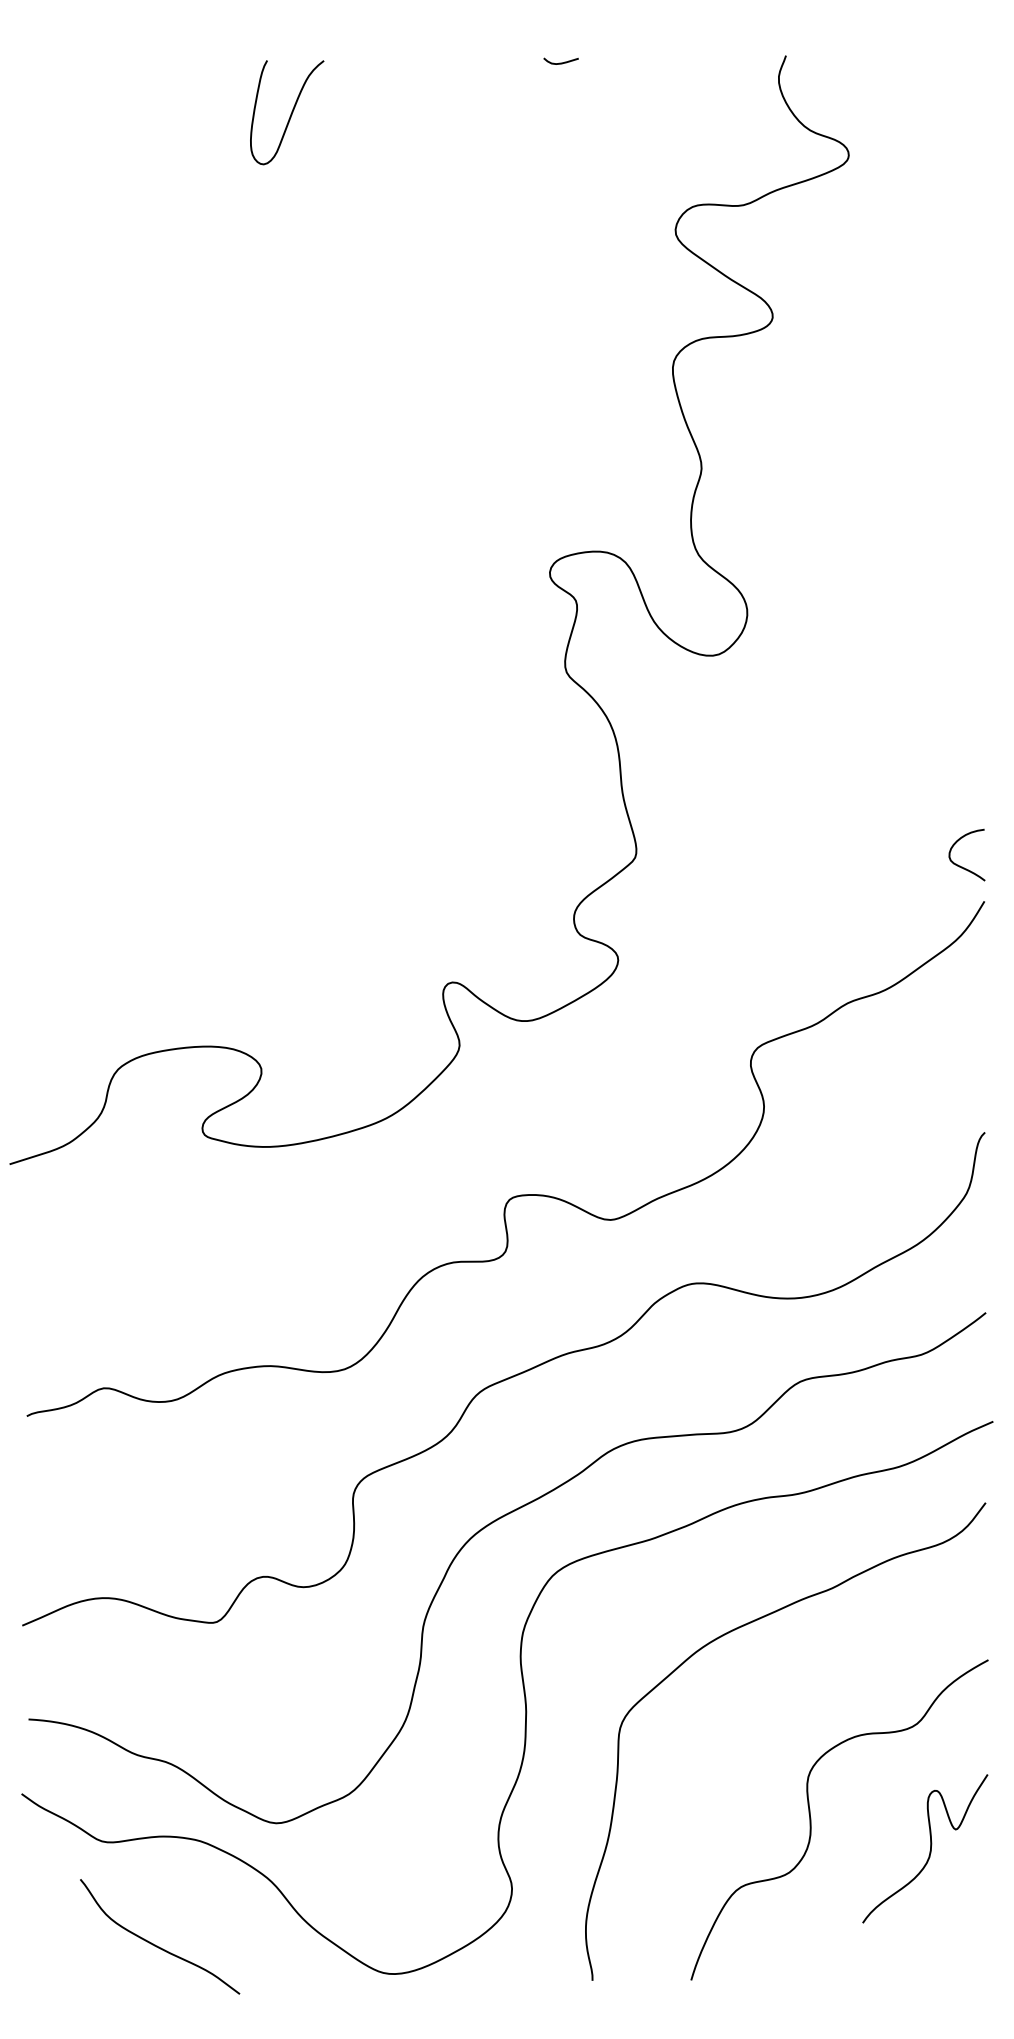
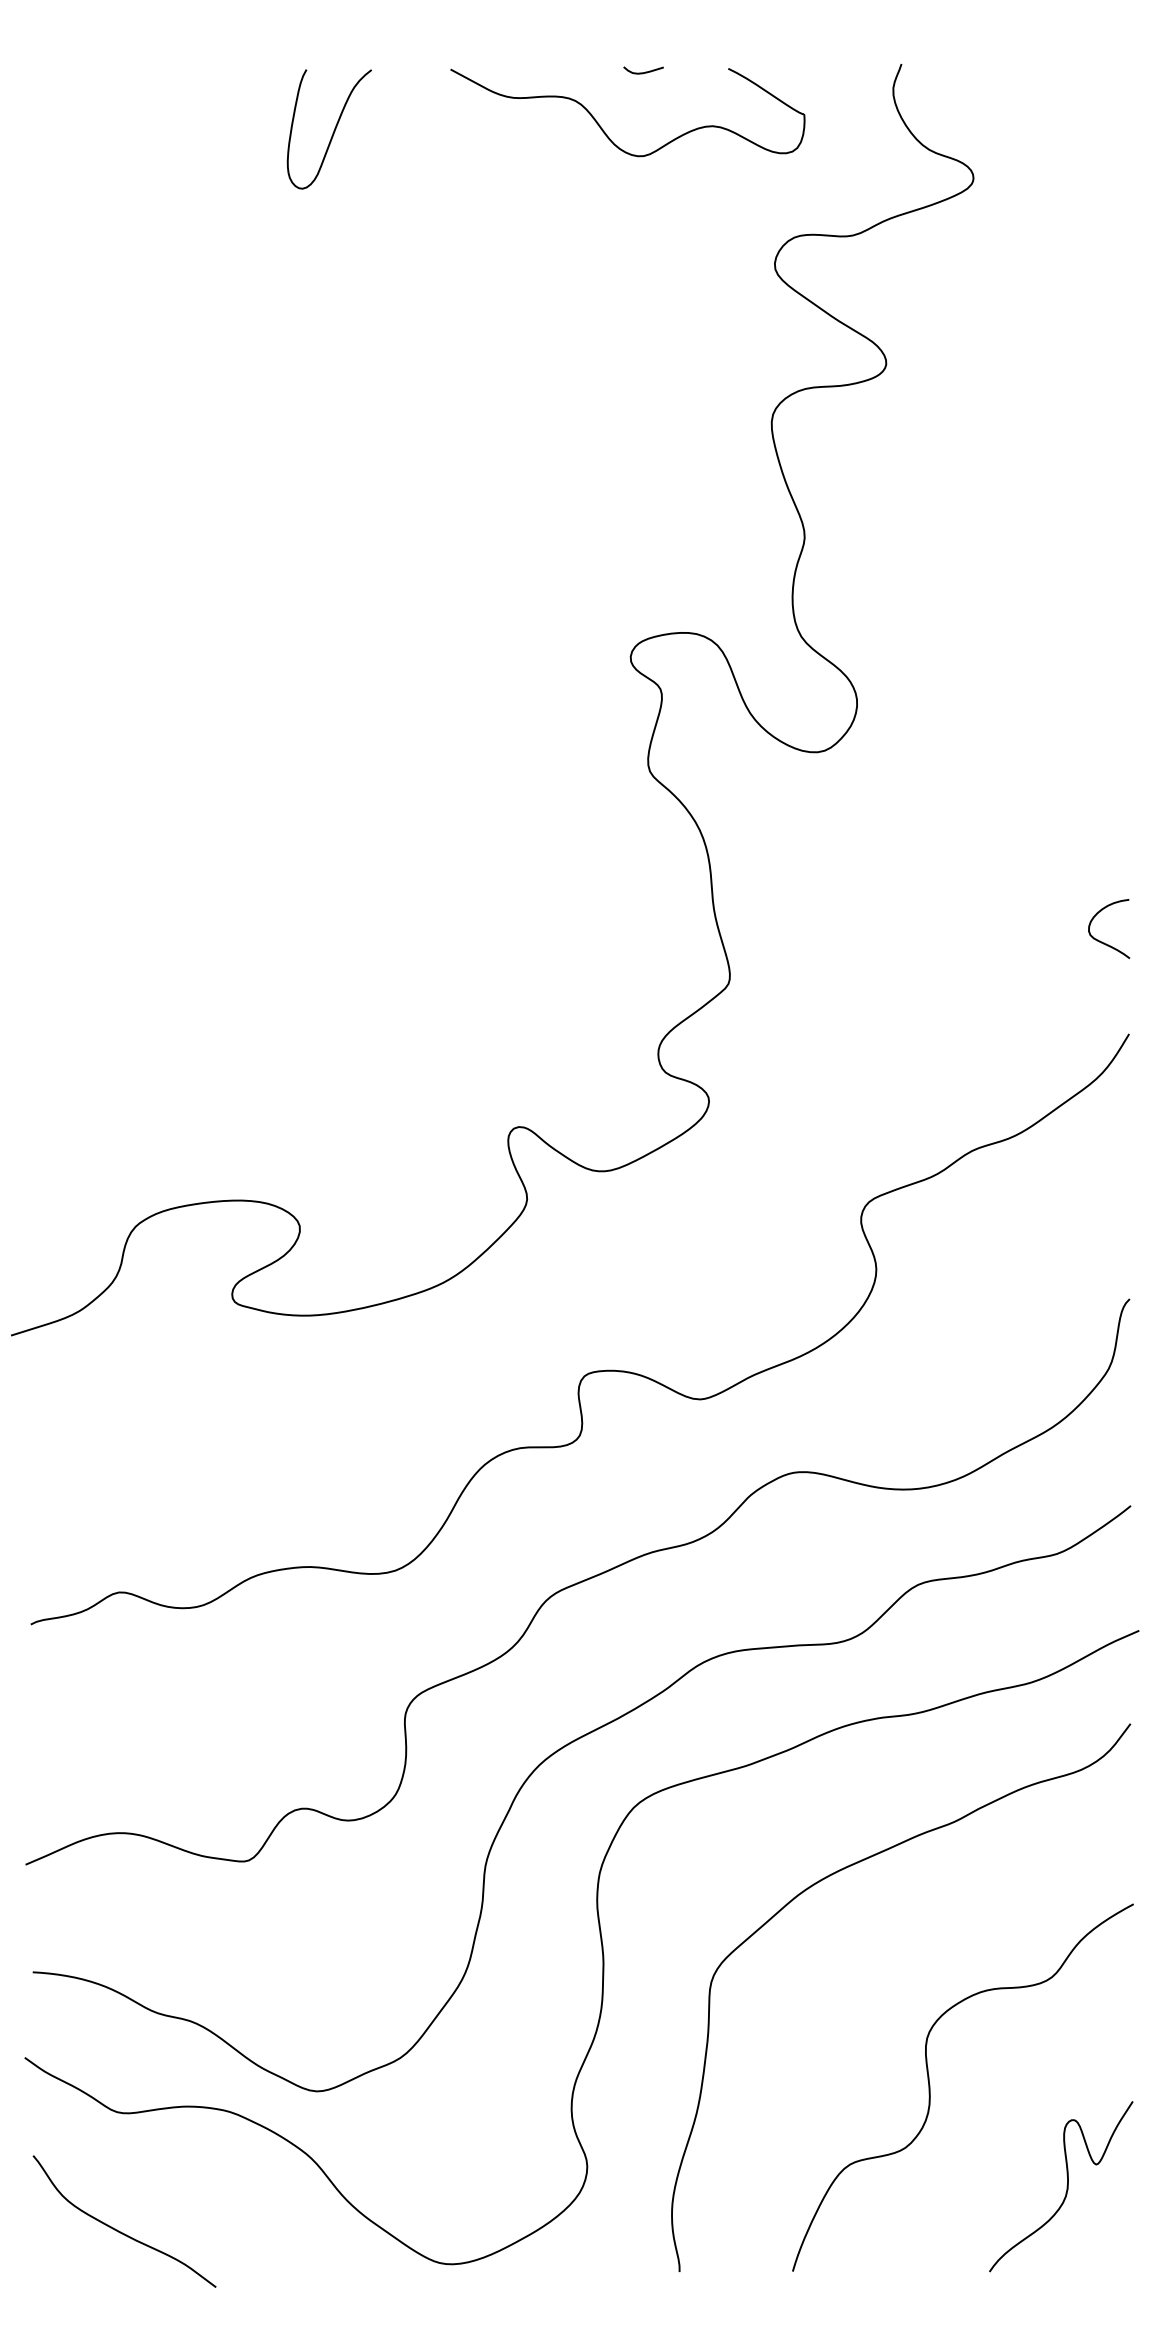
part: (526, 112) -> (603, 129), added
curve: (961, 866) -> (1102, 941), moved
curve: (929, 1848) -> (1066, 2186), moved
curve: (155, 1944) -> (119, 2230), moved

